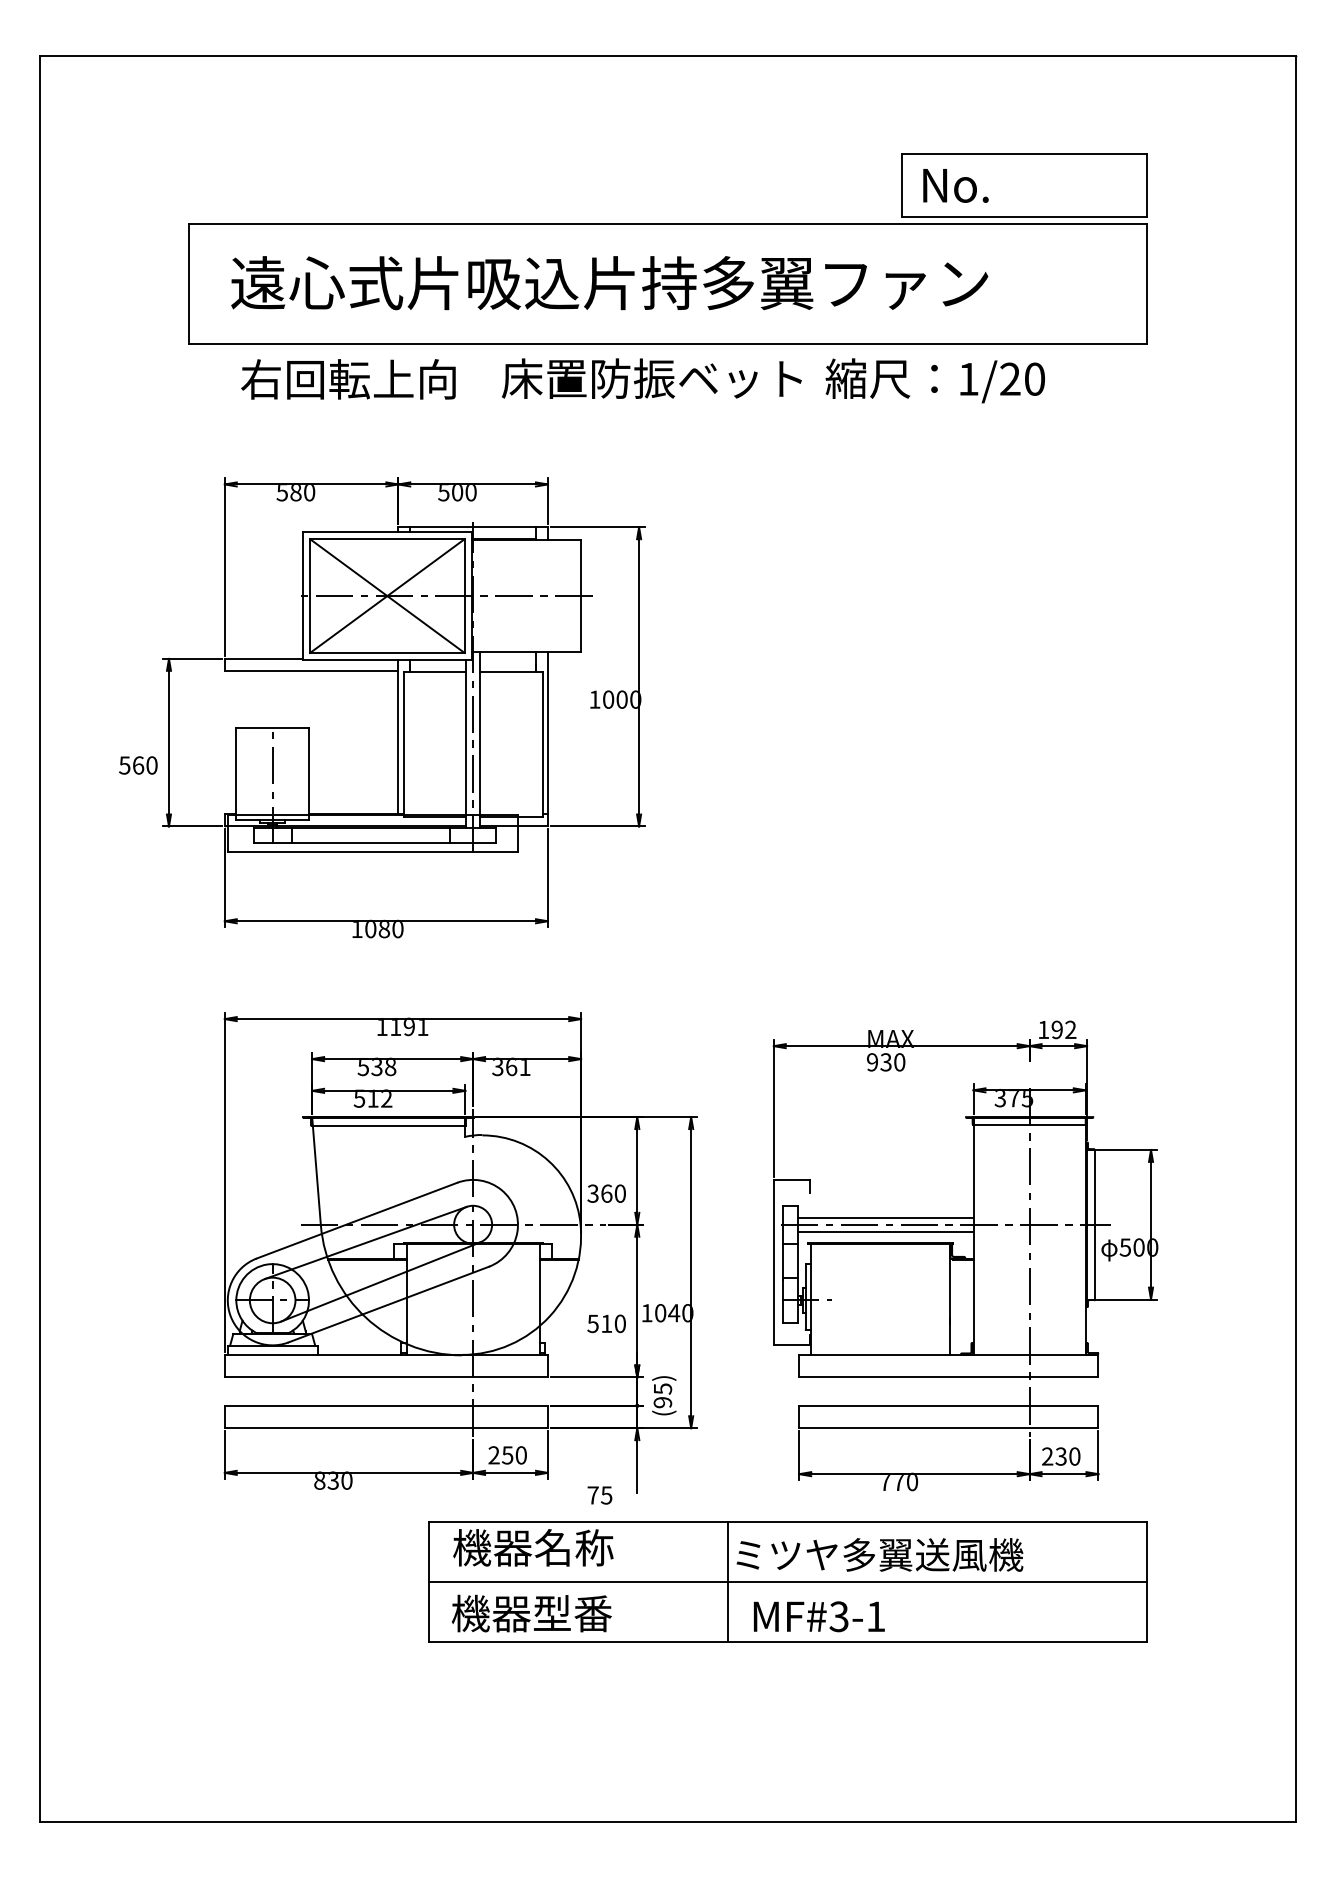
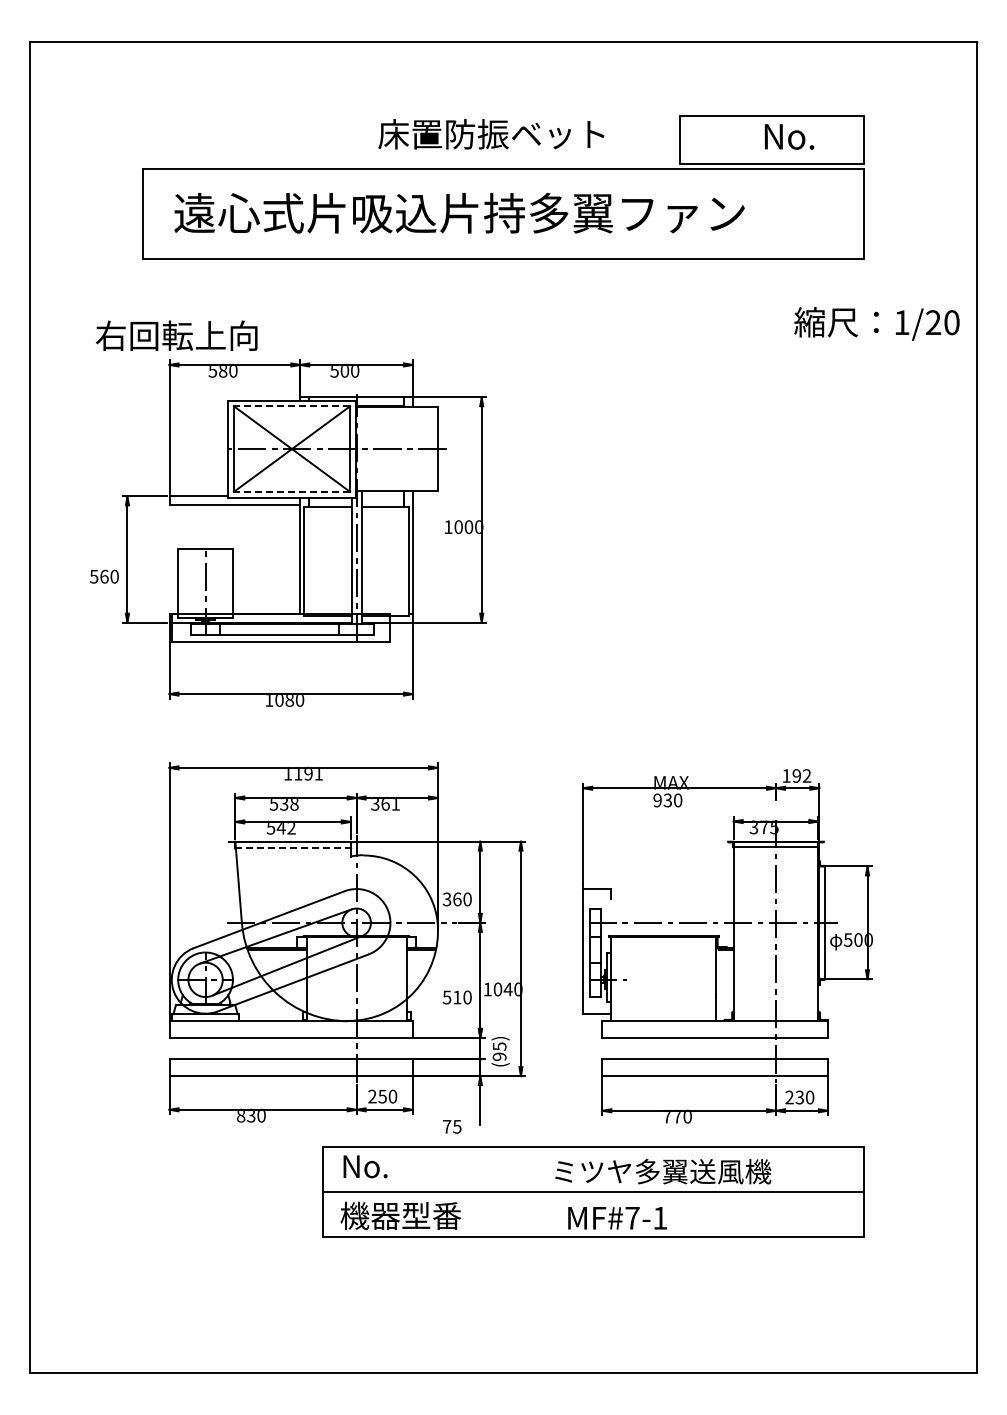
text: (955, 185) -> (789, 136), moved
text: (348, 379) -> (176, 335), moved
text: (652, 379) -> (491, 134), moved
text: (934, 380) -> (876, 323), moved
line: (386, 539) -> (291, 406), solid -> dashed
line: (386, 652) -> (291, 491), solid -> dashed
text: (372, 1099) -> (280, 828), 512 -> 542
line: (389, 1126) -> (293, 848), solid -> dashed
line: (885, 1217) -> (667, 917), removed
line: (885, 1230) -> (667, 927), removed
text: (532, 1548) -> (401, 1166), 機器名称 -> No.
line: (727, 1582) -> (548, 1192), removed
text: (839, 1615) -> (632, 1217), MF#3-1 -> MF#7-1

